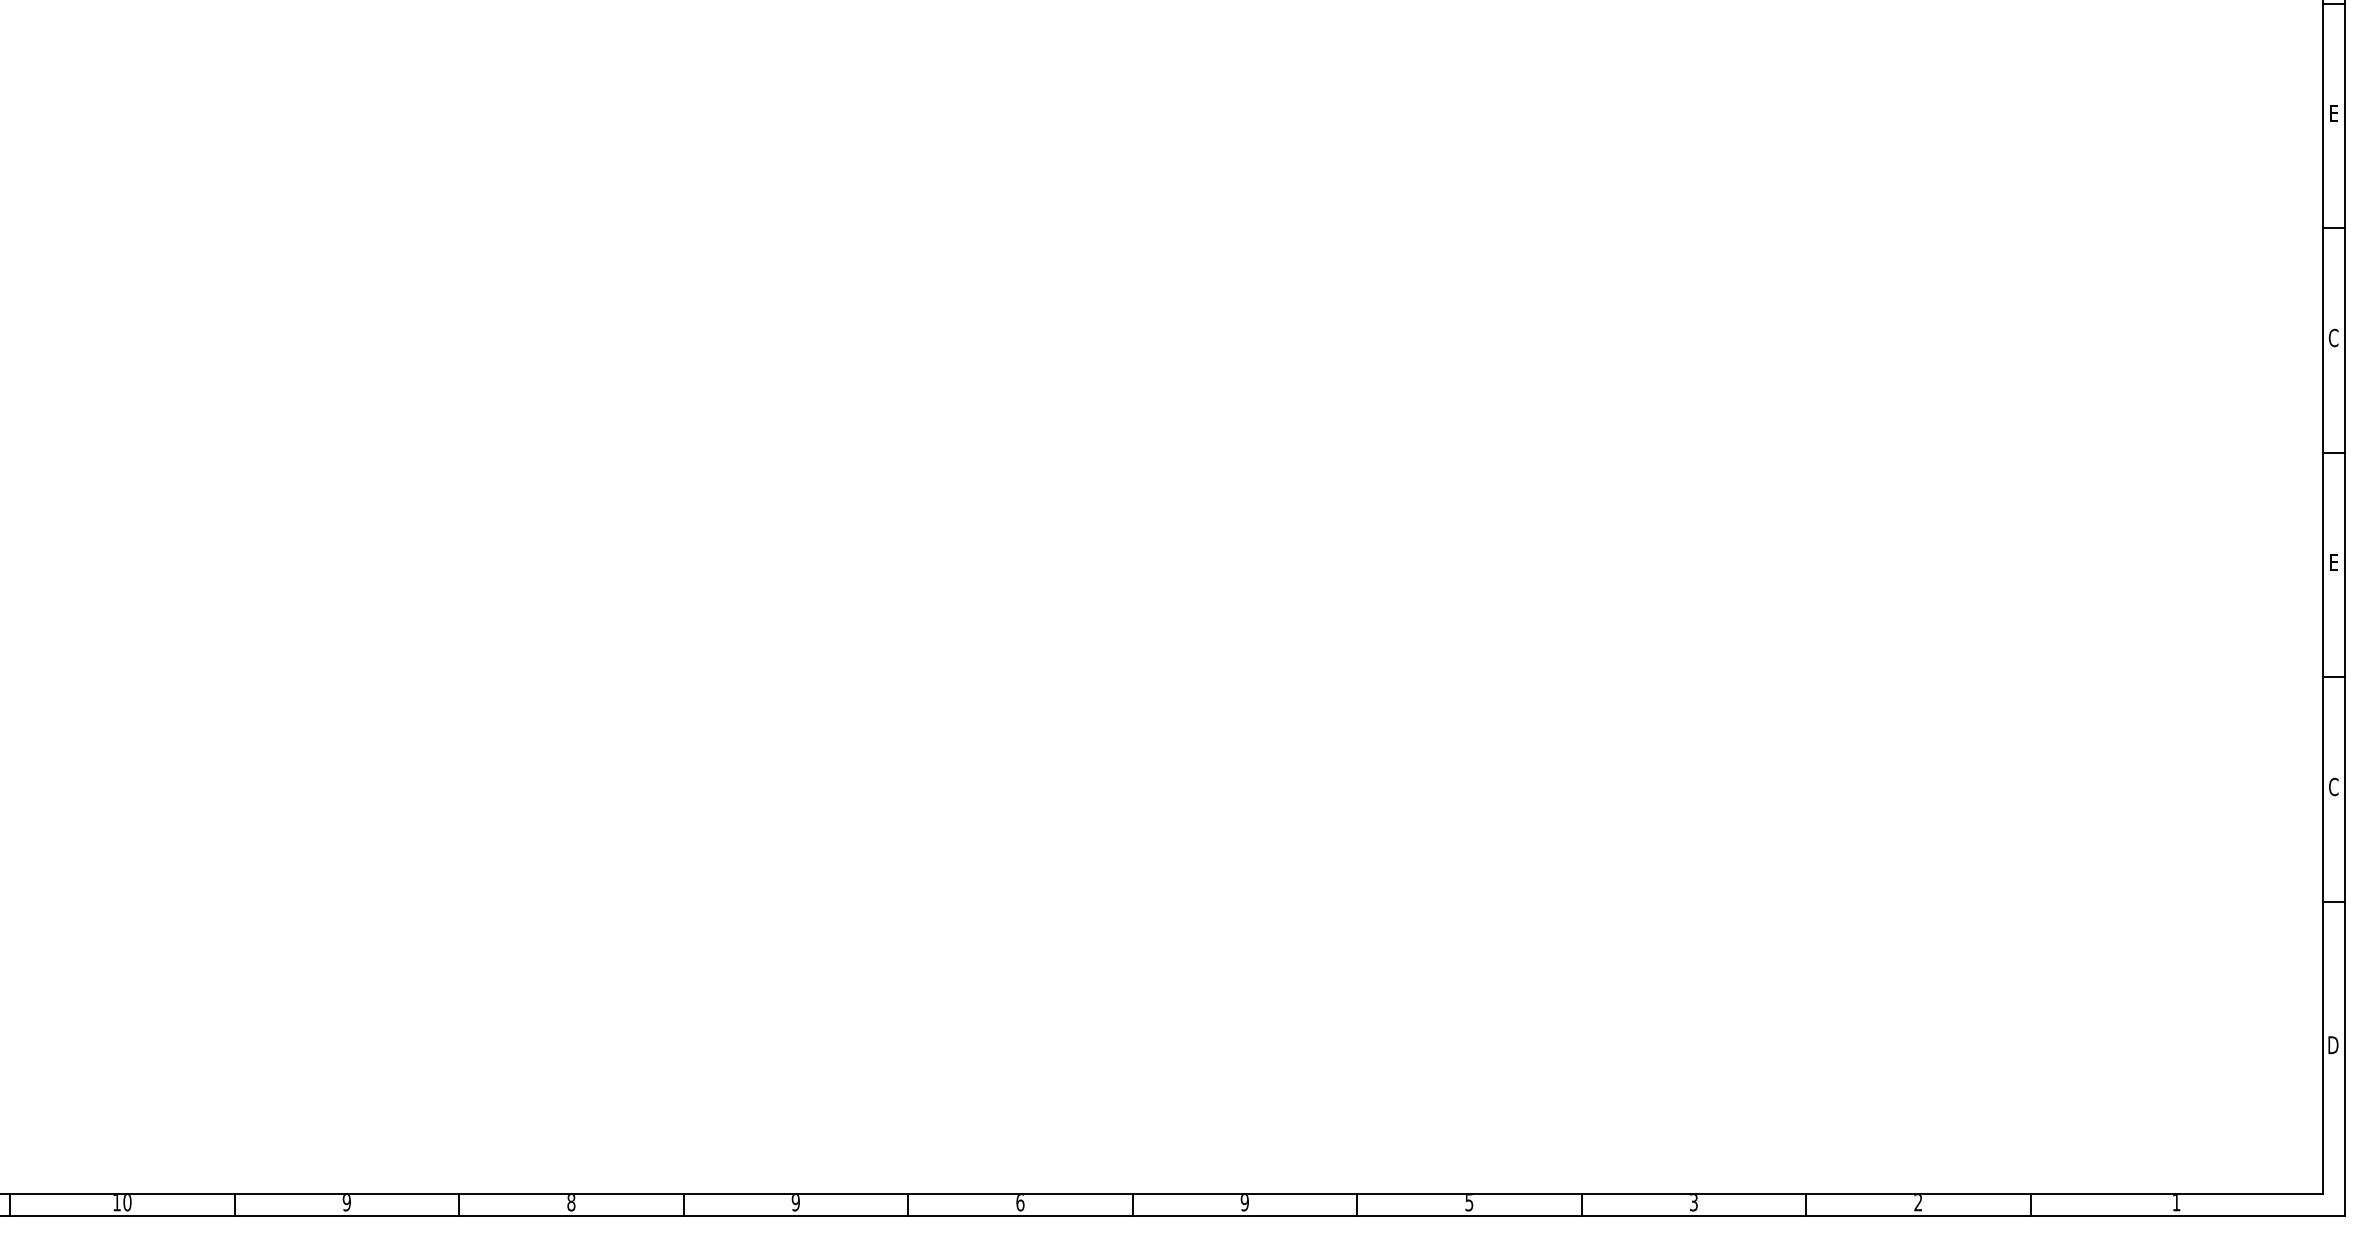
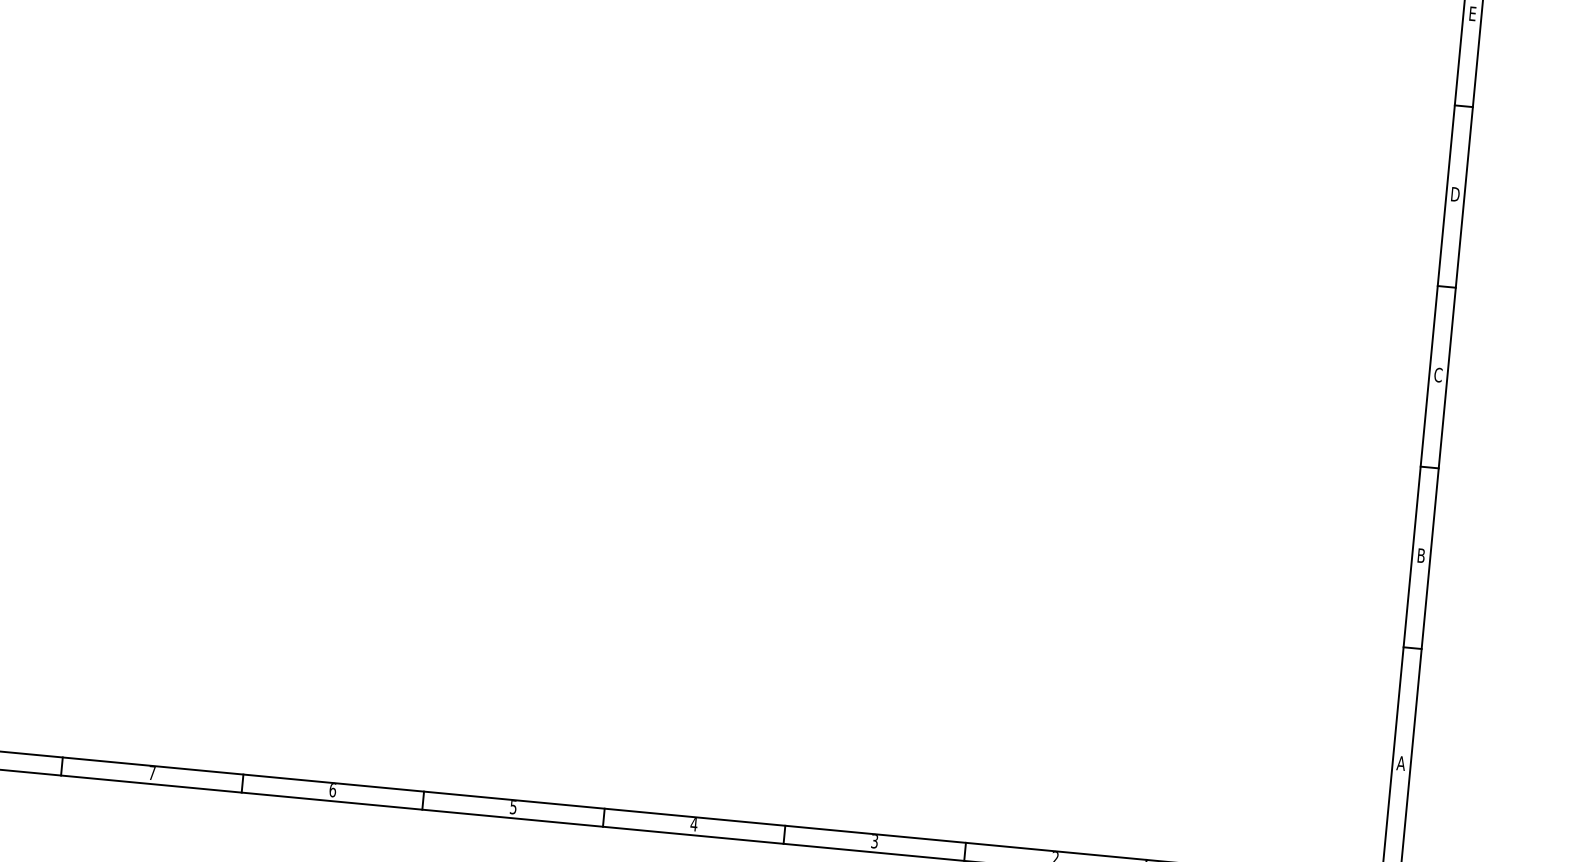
text: (2333, 337) -> (1455, 194), C -> D
text: (2333, 562) -> (1438, 375), E -> C
text: (2333, 786) -> (1421, 555), C -> B
text: (2332, 1045) -> (1400, 763), D -> A
text: (795, 1203) -> (151, 773), 9 -> 7
text: (1244, 1203) -> (513, 808), 9 -> 5
text: (1469, 1203) -> (694, 825), 5 -> 4

